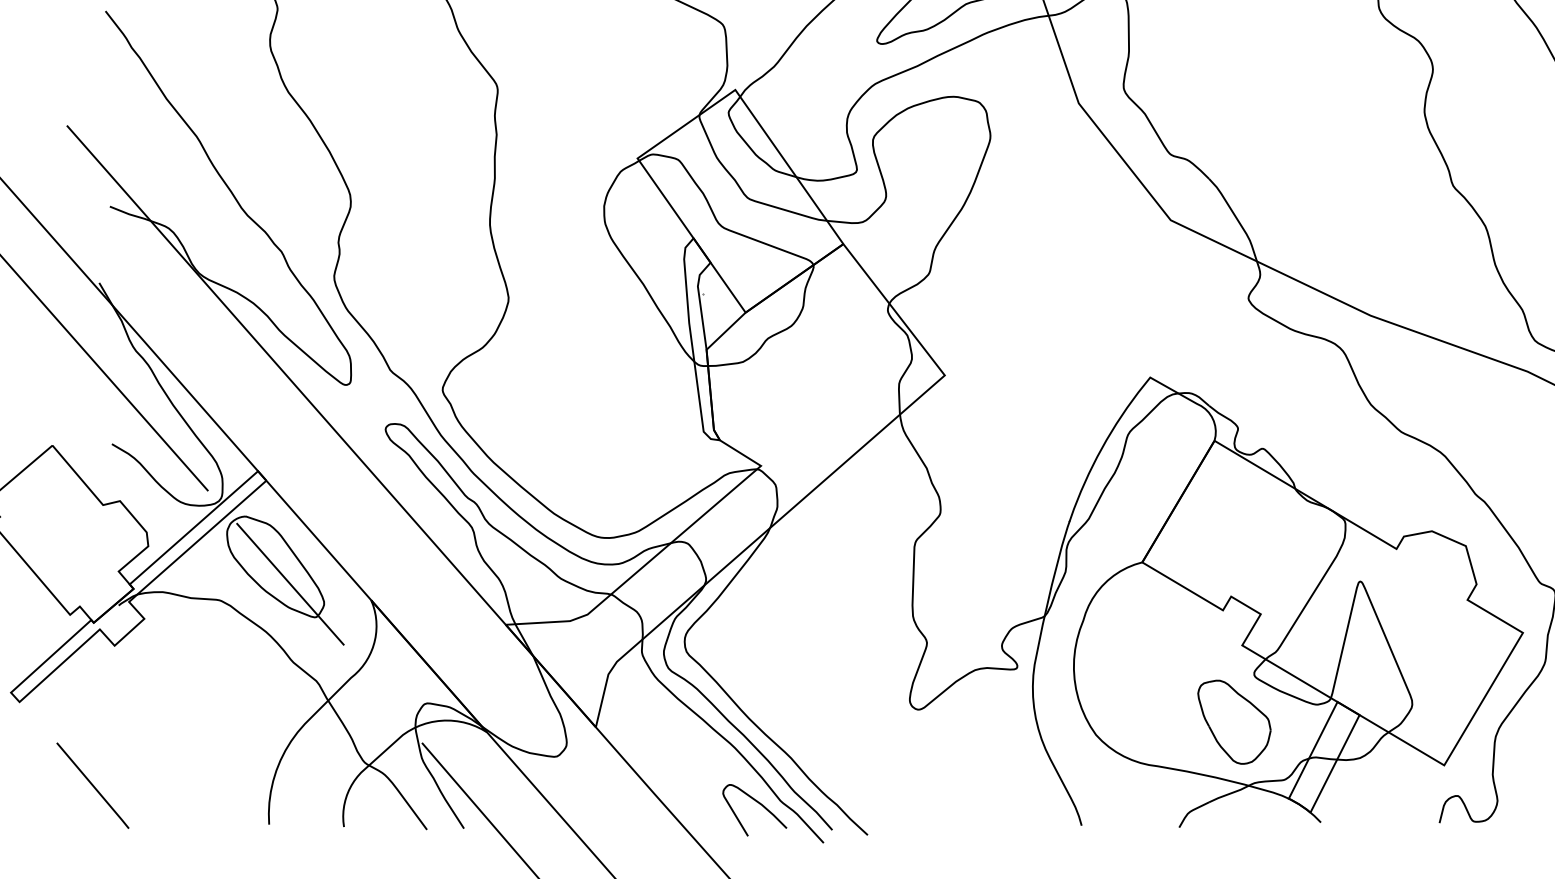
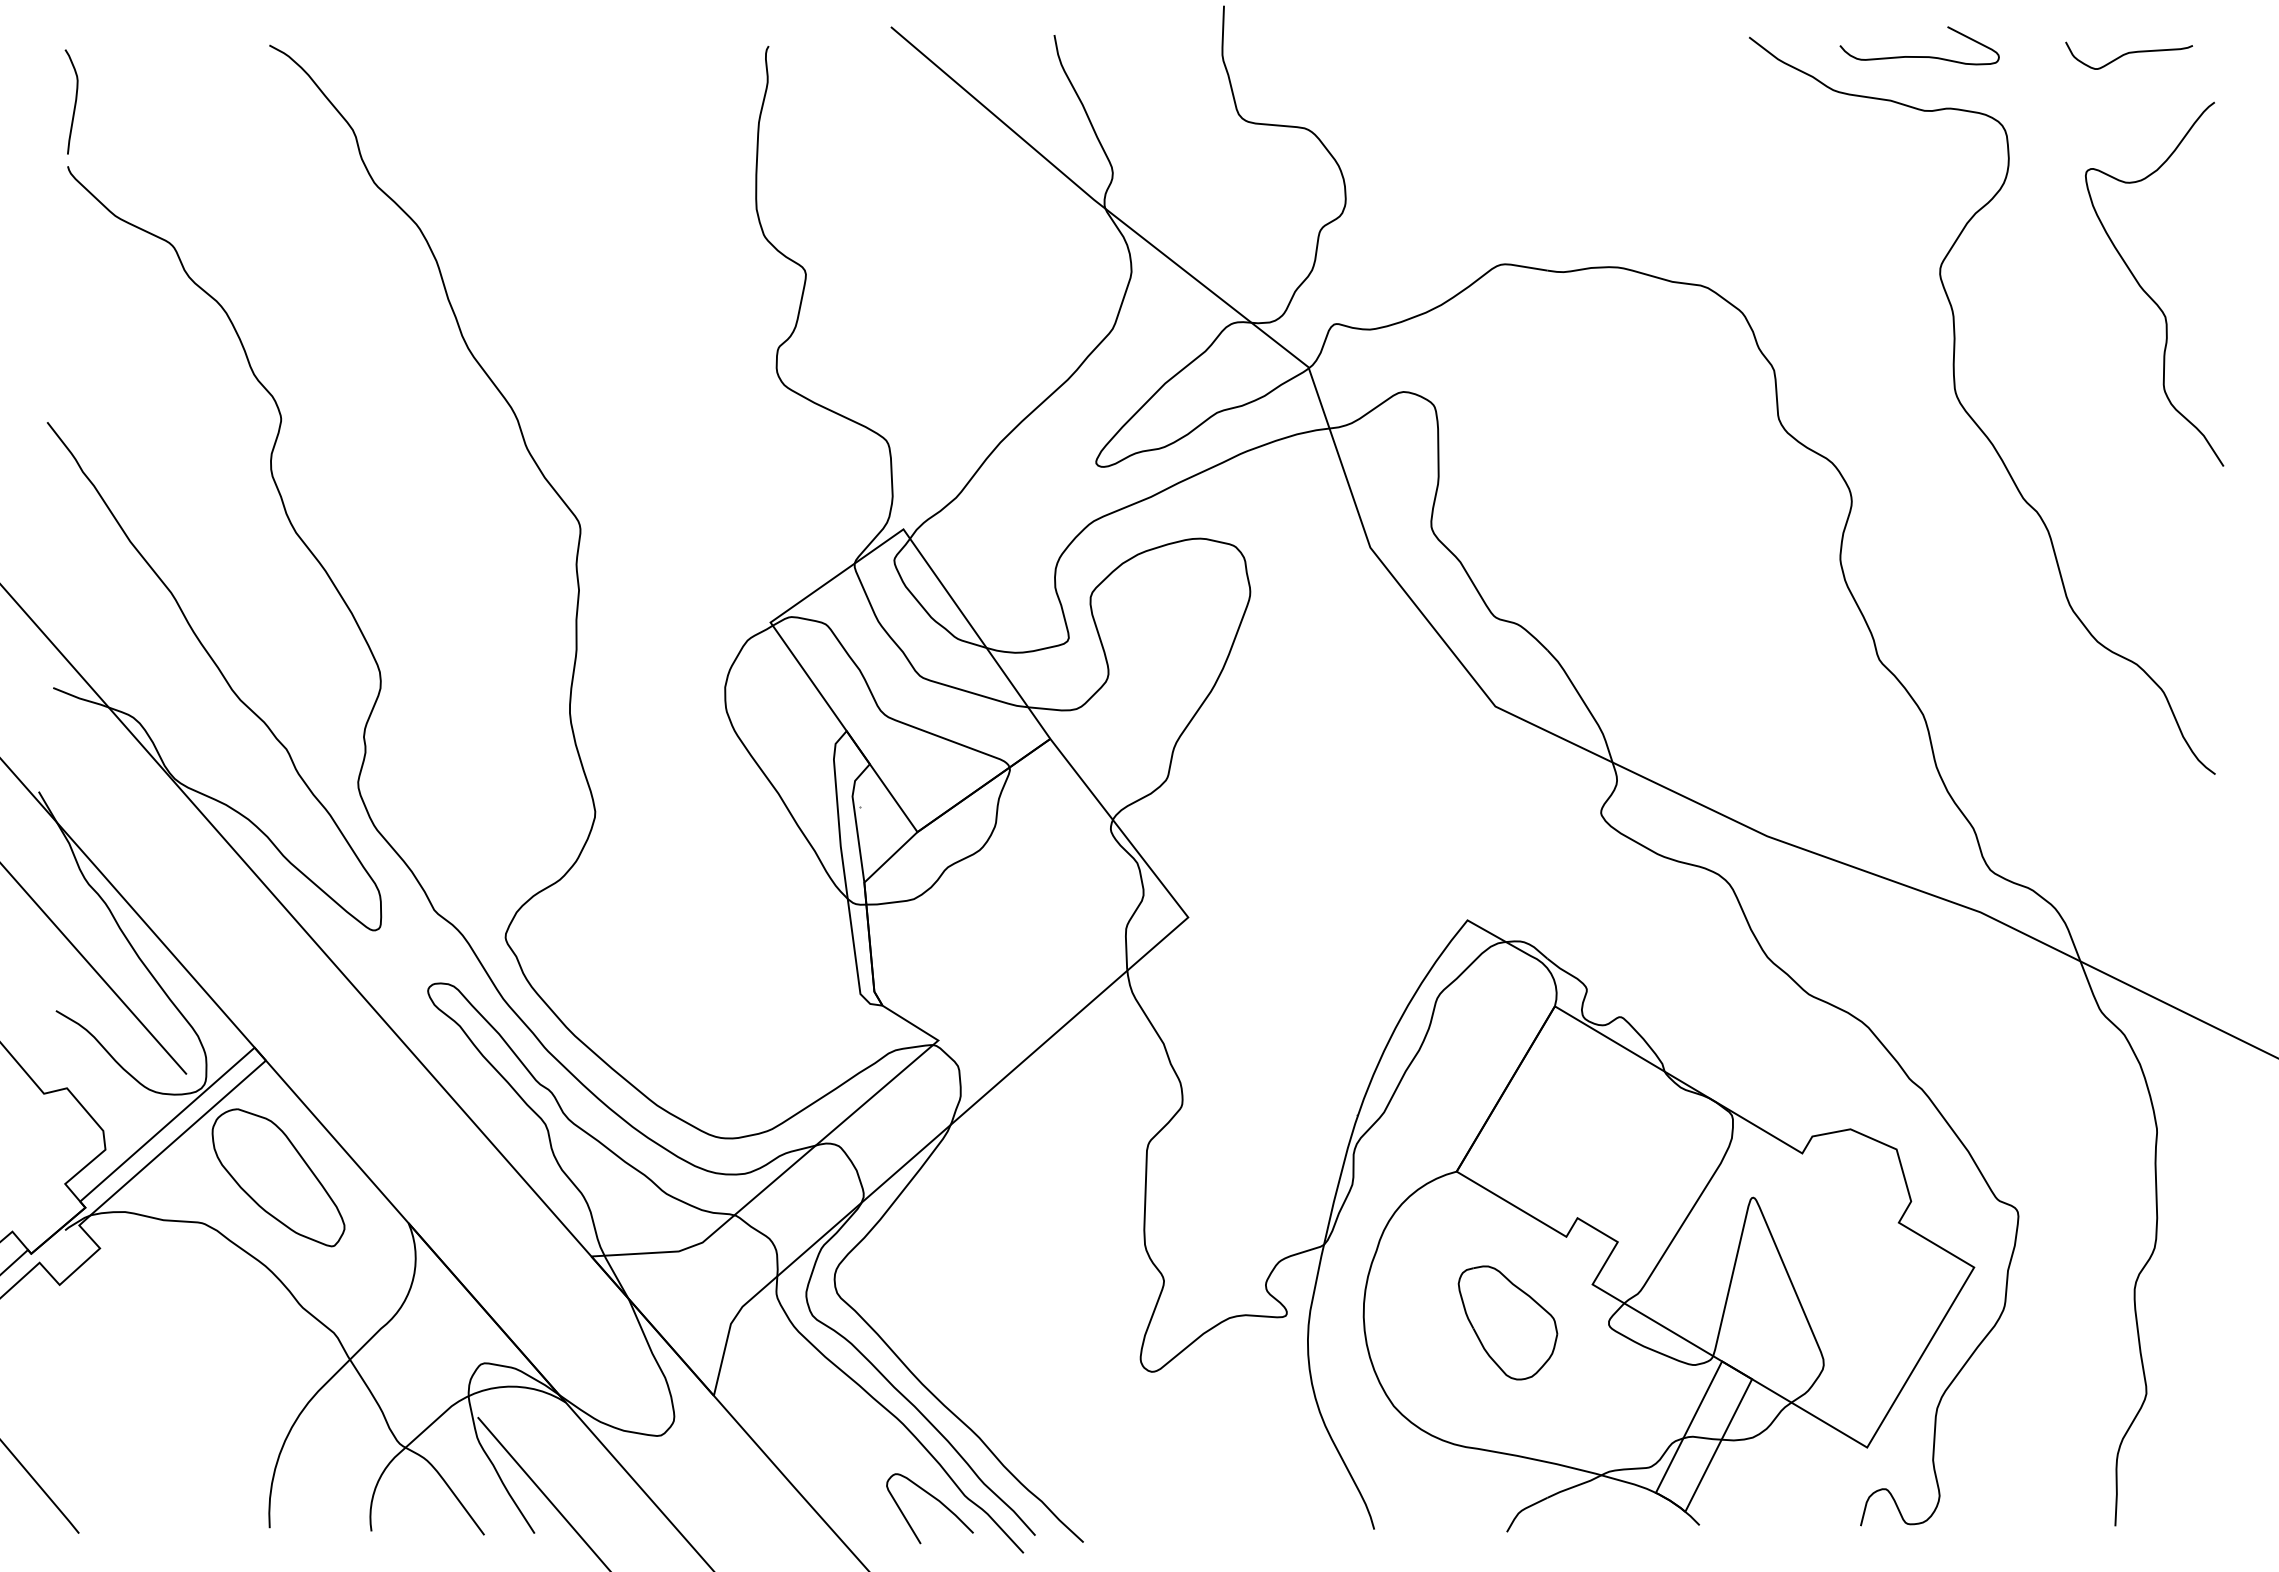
line: (290, 584) -> (298, 1201), removed
part: (1234, 721) -> (1507, 1322), moved

